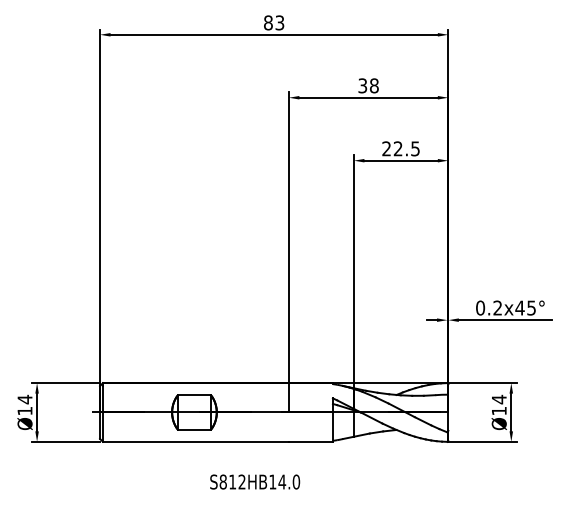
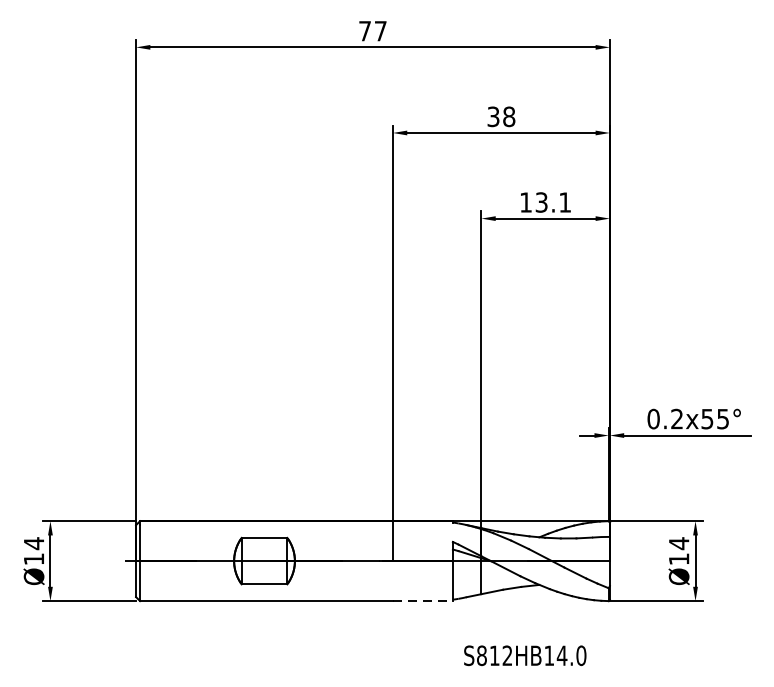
text: (274, 22) -> (373, 30), 83 -> 77
text: (400, 148) -> (544, 202), 22.5 -> 13.1
text: (519, 307) -> (706, 418), 0.2x45° -> 0.2x55°
line: (311, 441) -> (423, 600), solid -> dashed
text: (255, 481) -> (525, 655), moved

